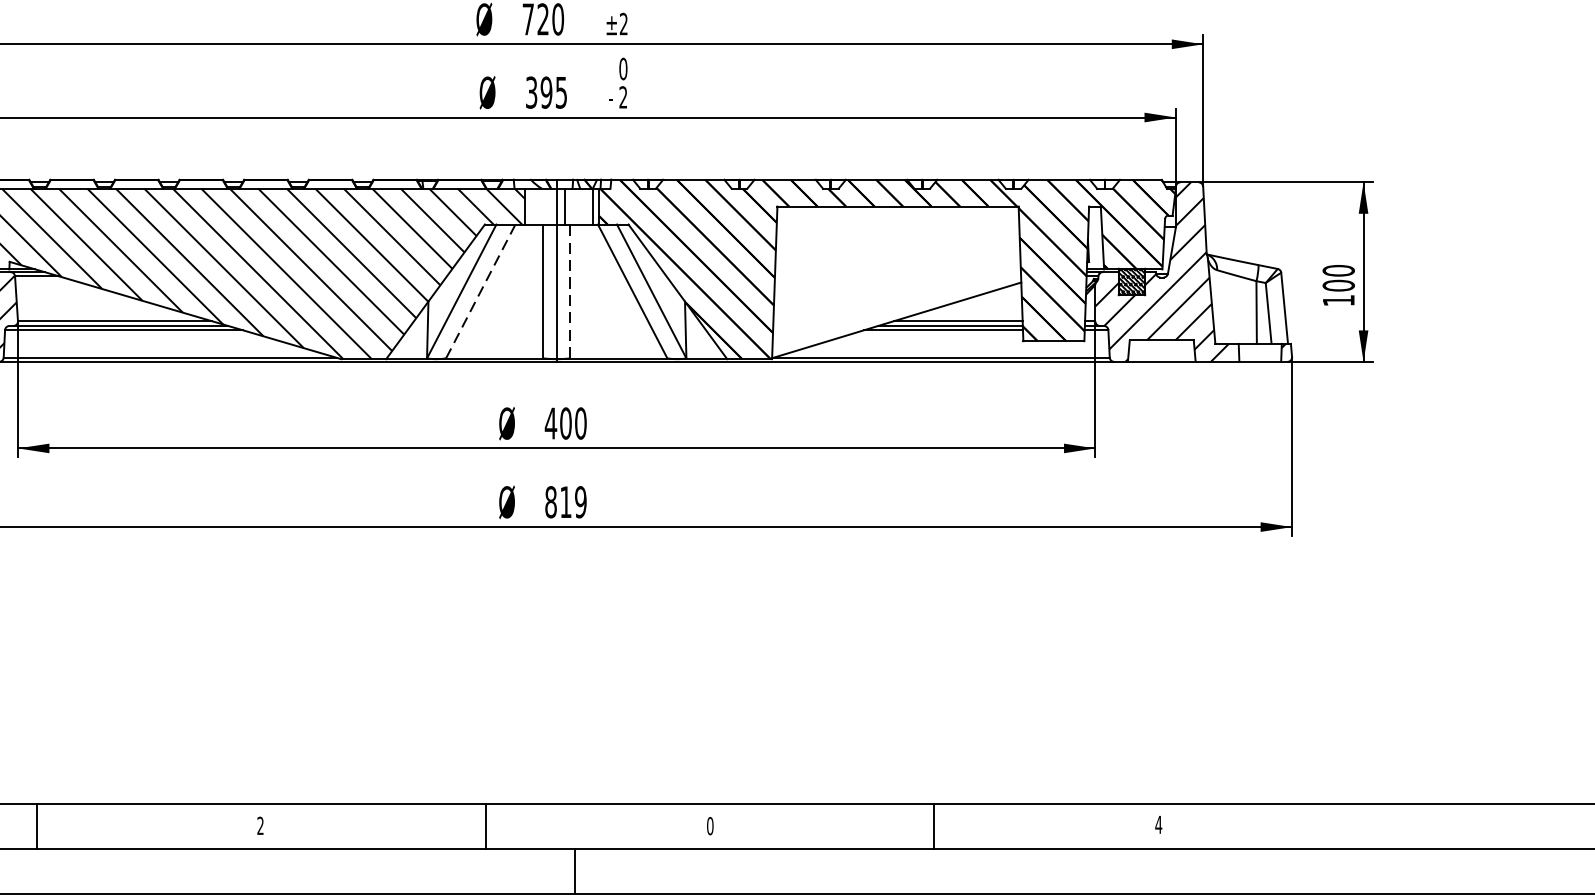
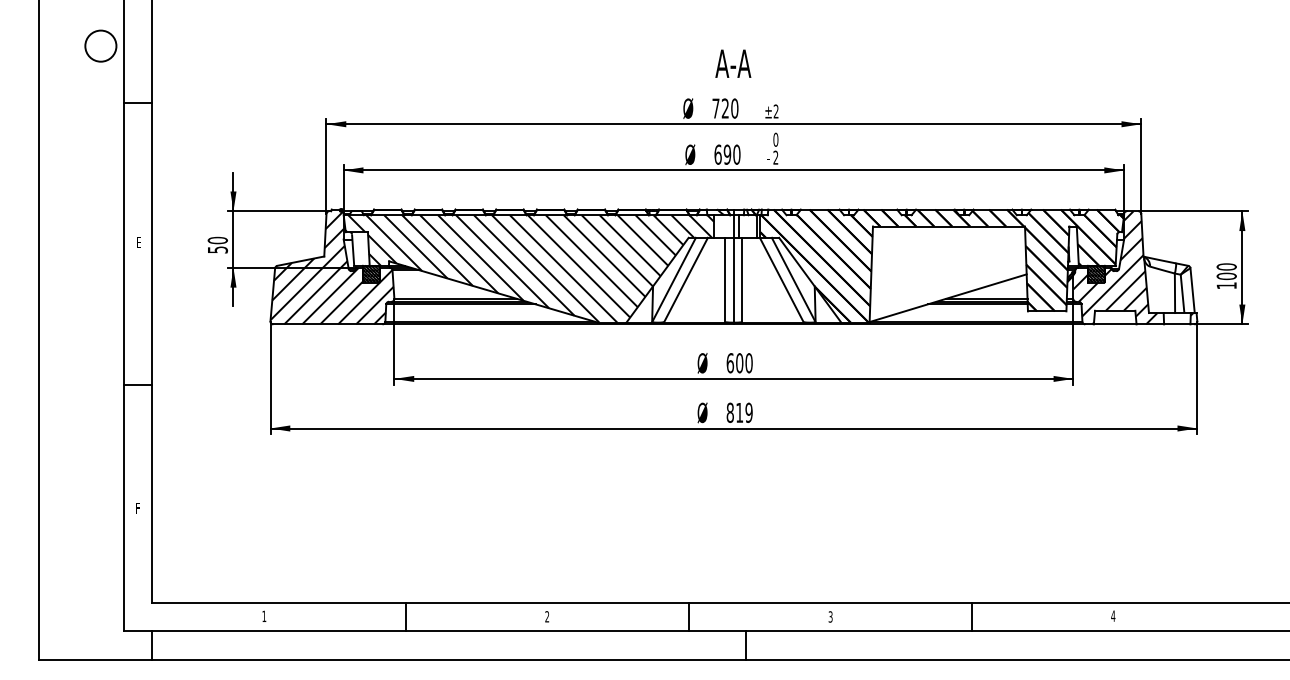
text: (546, 92) -> (727, 154), 395 -> 690
line: (570, 290) -> (742, 279), dashed -> solid
line: (481, 292) -> (686, 280), dashed -> solid
text: (551, 423) -> (730, 363), 400 -> 600
text: (710, 825) -> (830, 616), 0 -> 3

